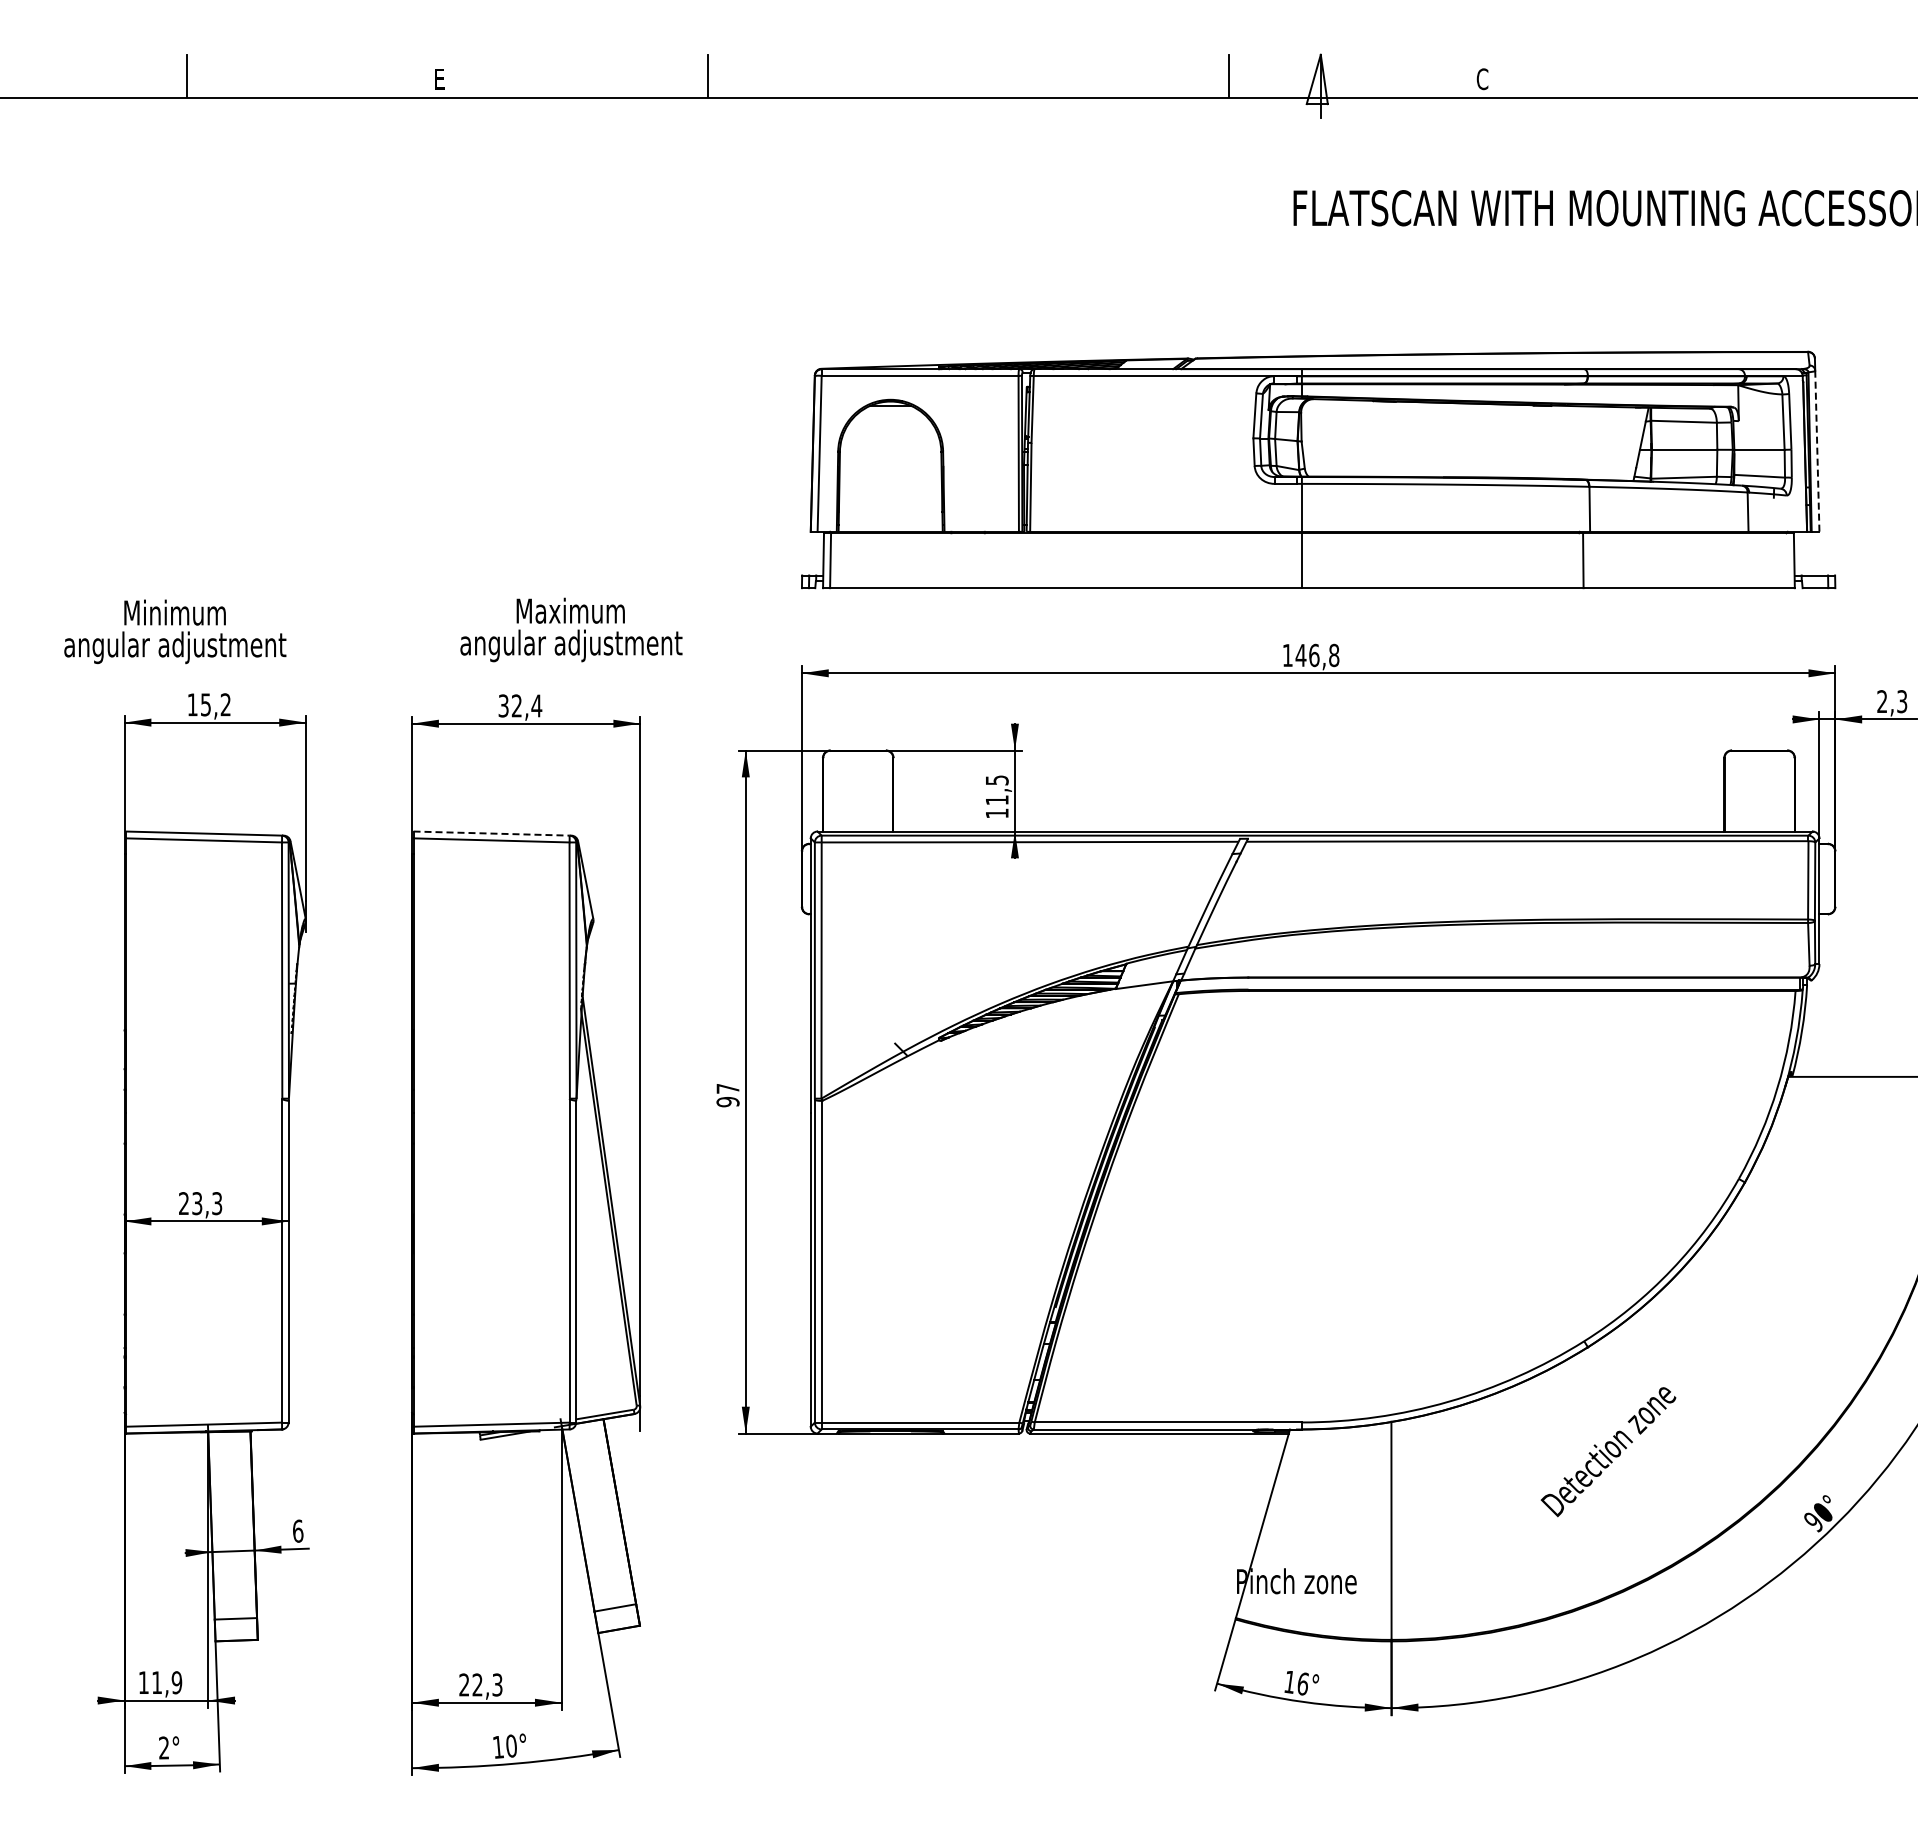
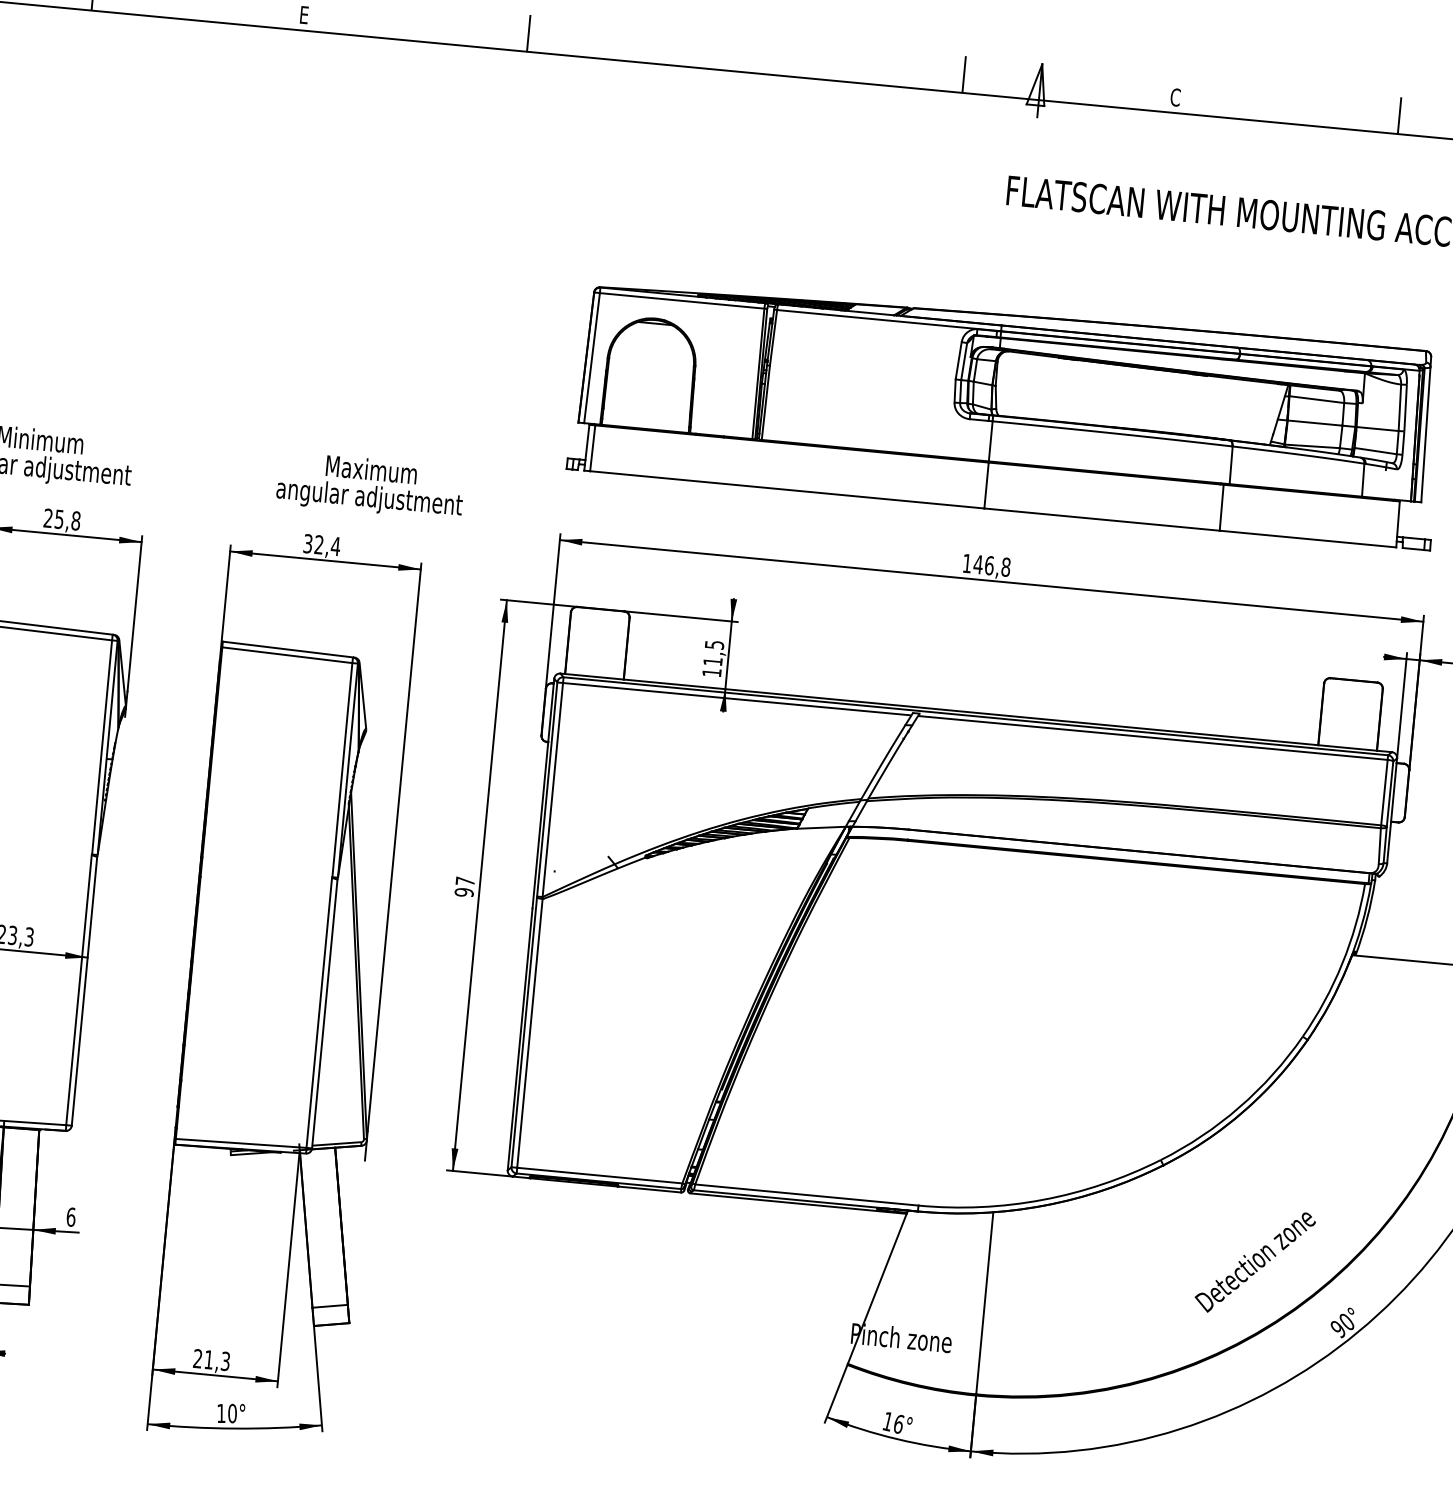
line: (1750, 75) -> (1399, 115), added
line: (1817, 451) -> (1425, 435), dashed -> solid
text: (208, 704) -> (61, 519), 15,2 -> 25,8
line: (492, 833) -> (288, 649), dashed -> solid
text: (1608, 1452) -> (1255, 1262), moved
text: (477, 1684) -> (208, 1359), 22,3 -> 21,3

